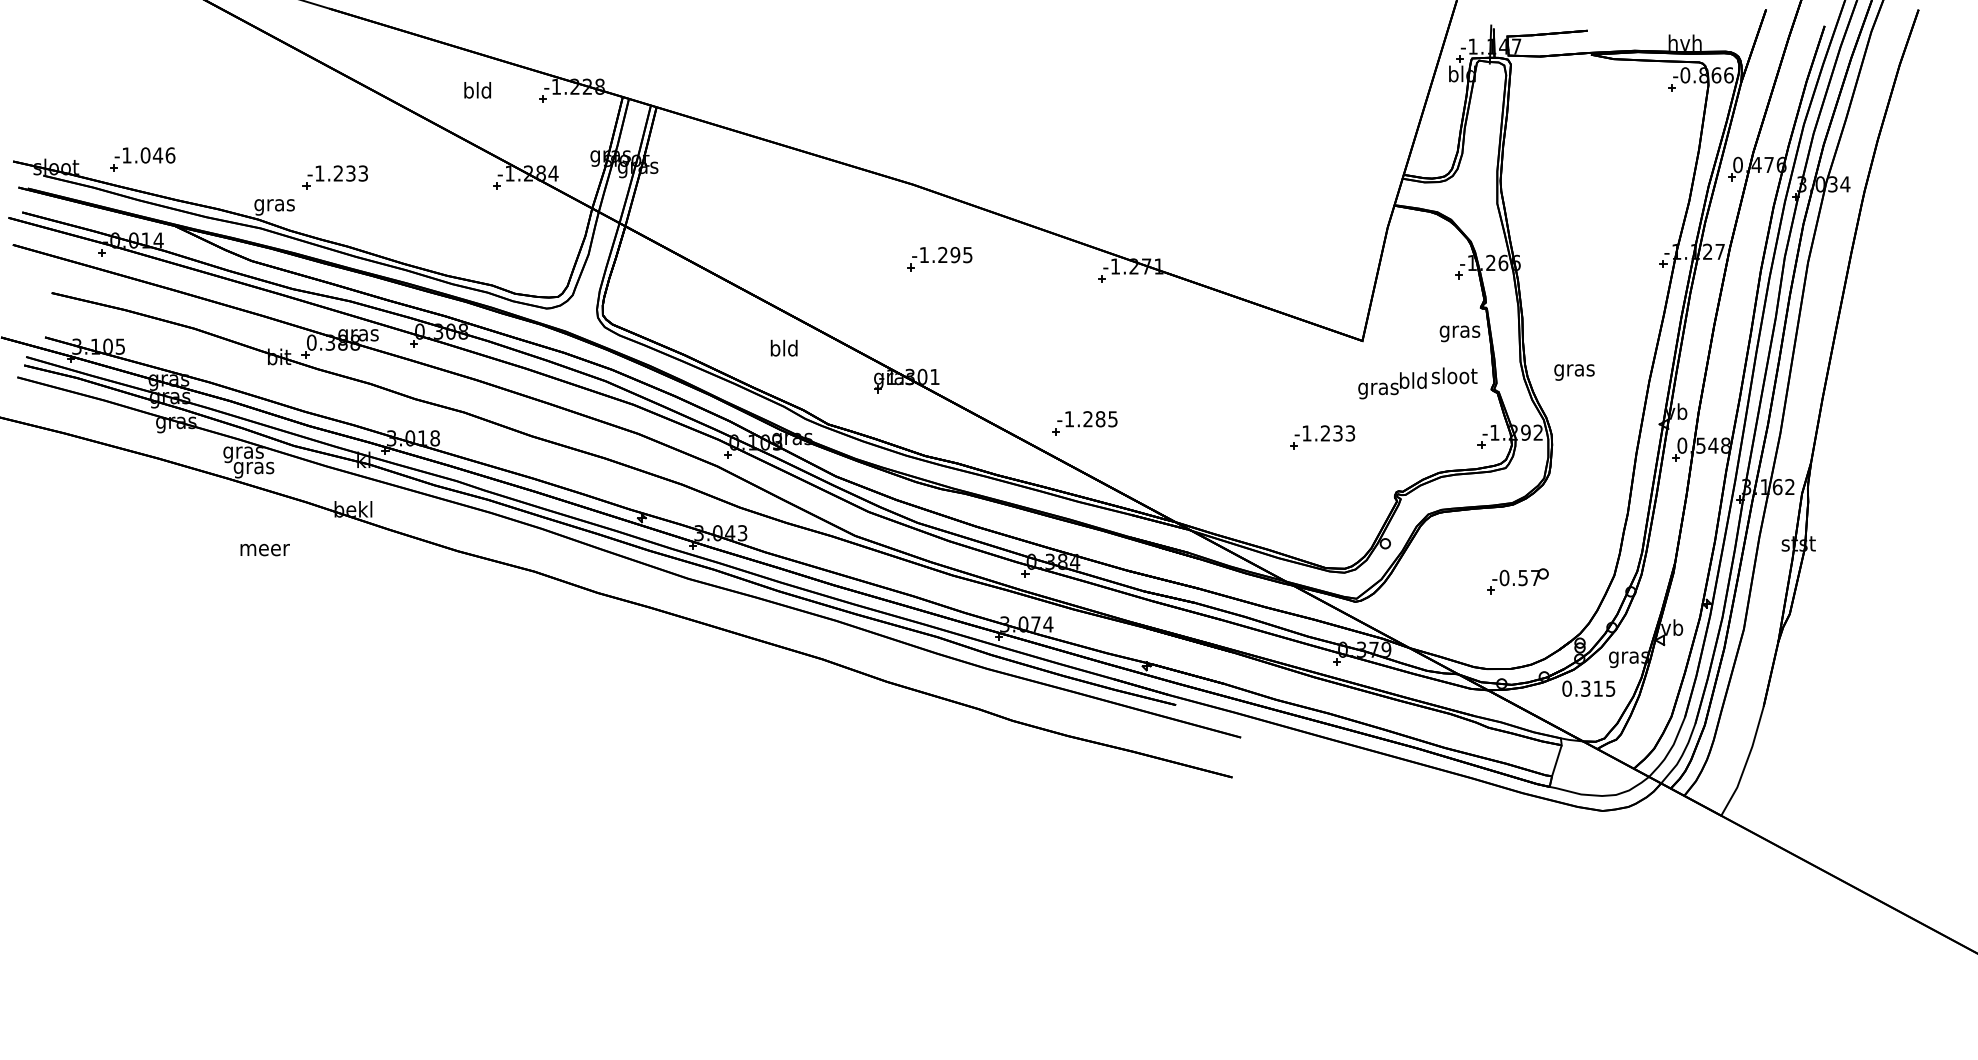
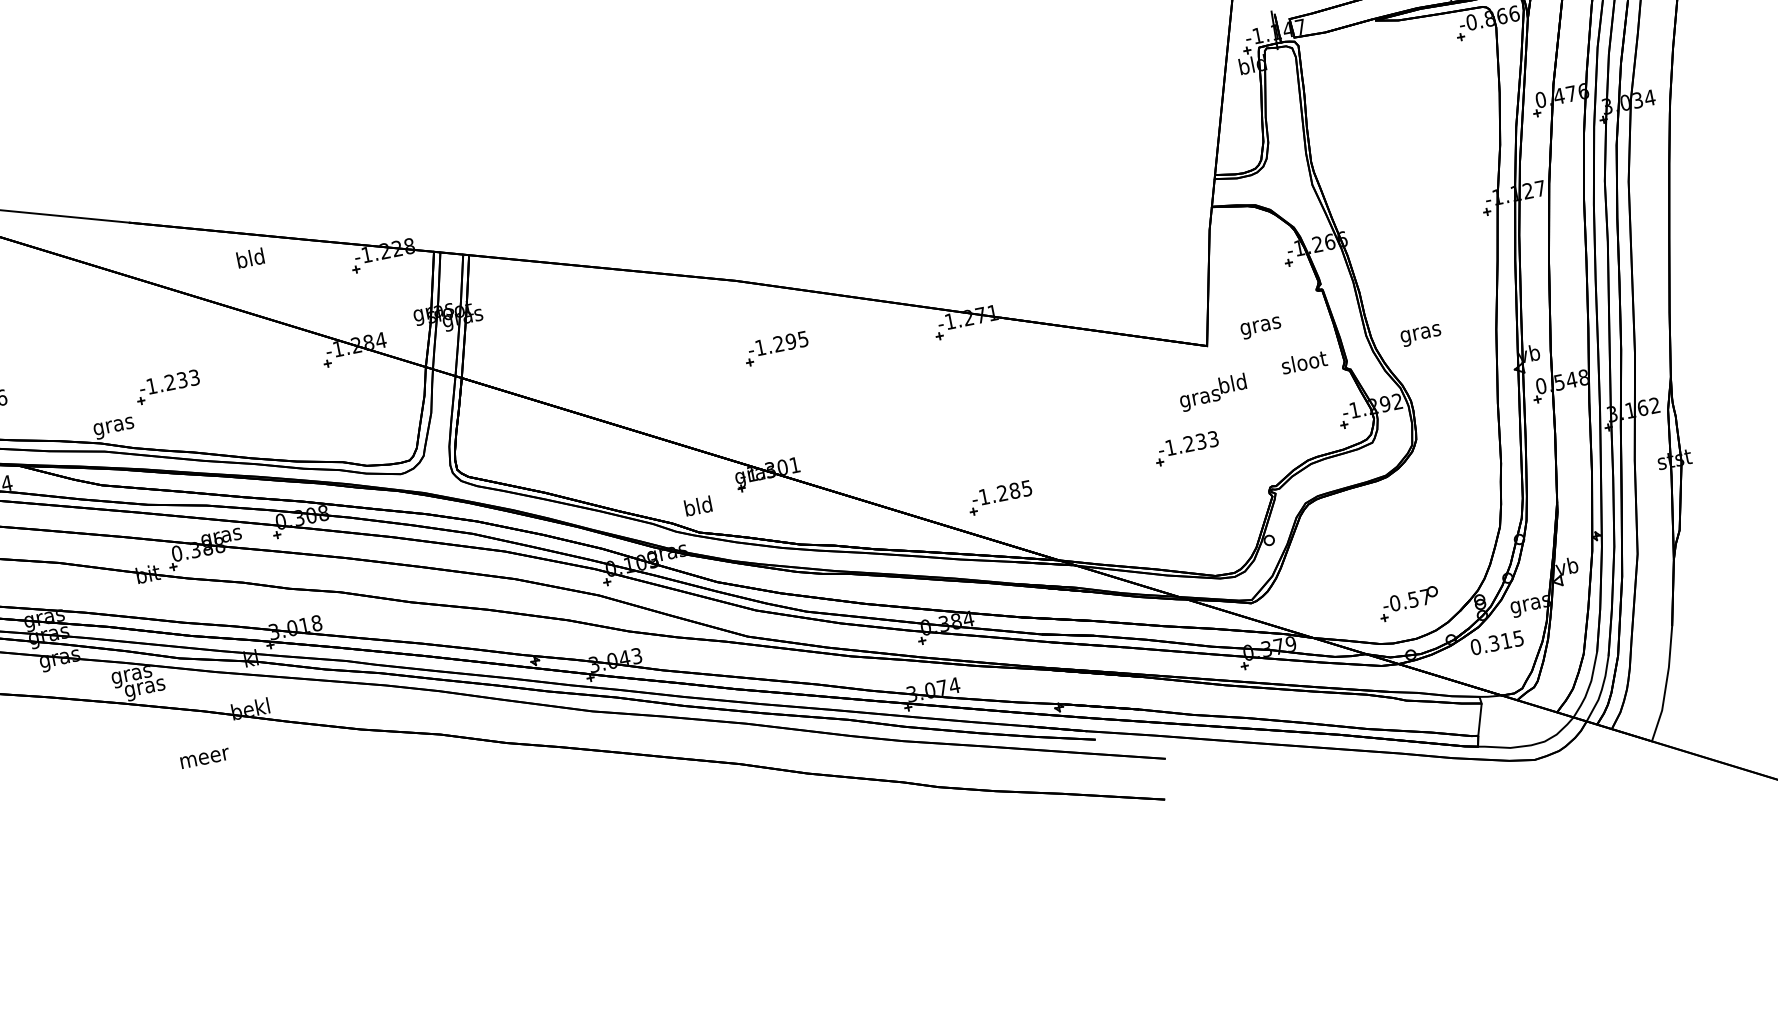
text: (477, 90) -> (250, 258), moved
text: (1459, 333) -> (1260, 327), moved
text: (783, 347) -> (697, 505), moved
text: (1392, 385) -> (1213, 392), moved
part: (1084, 423) -> (999, 498), moved
text: (264, 550) -> (204, 759), moved
part: (1517, 581) -> (1408, 604), moved

